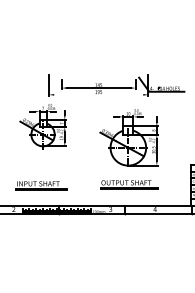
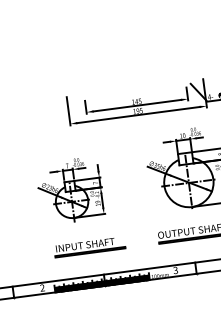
line: (98, 94) -> (138, 114), added
part: (42, 126) -> (69, 190), moved
part: (41, 185) -> (89, 246), moved

